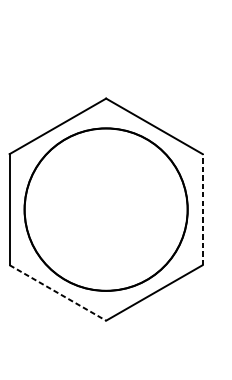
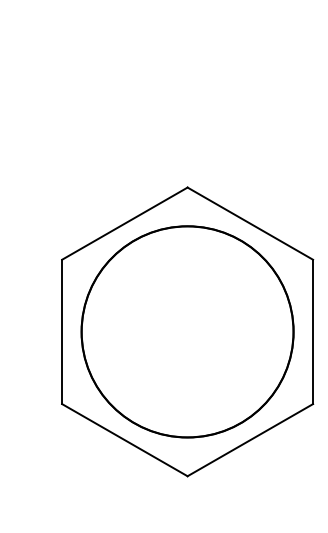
line: (203, 209) -> (313, 331), dashed -> solid
line: (58, 293) -> (125, 440), dashed -> solid

